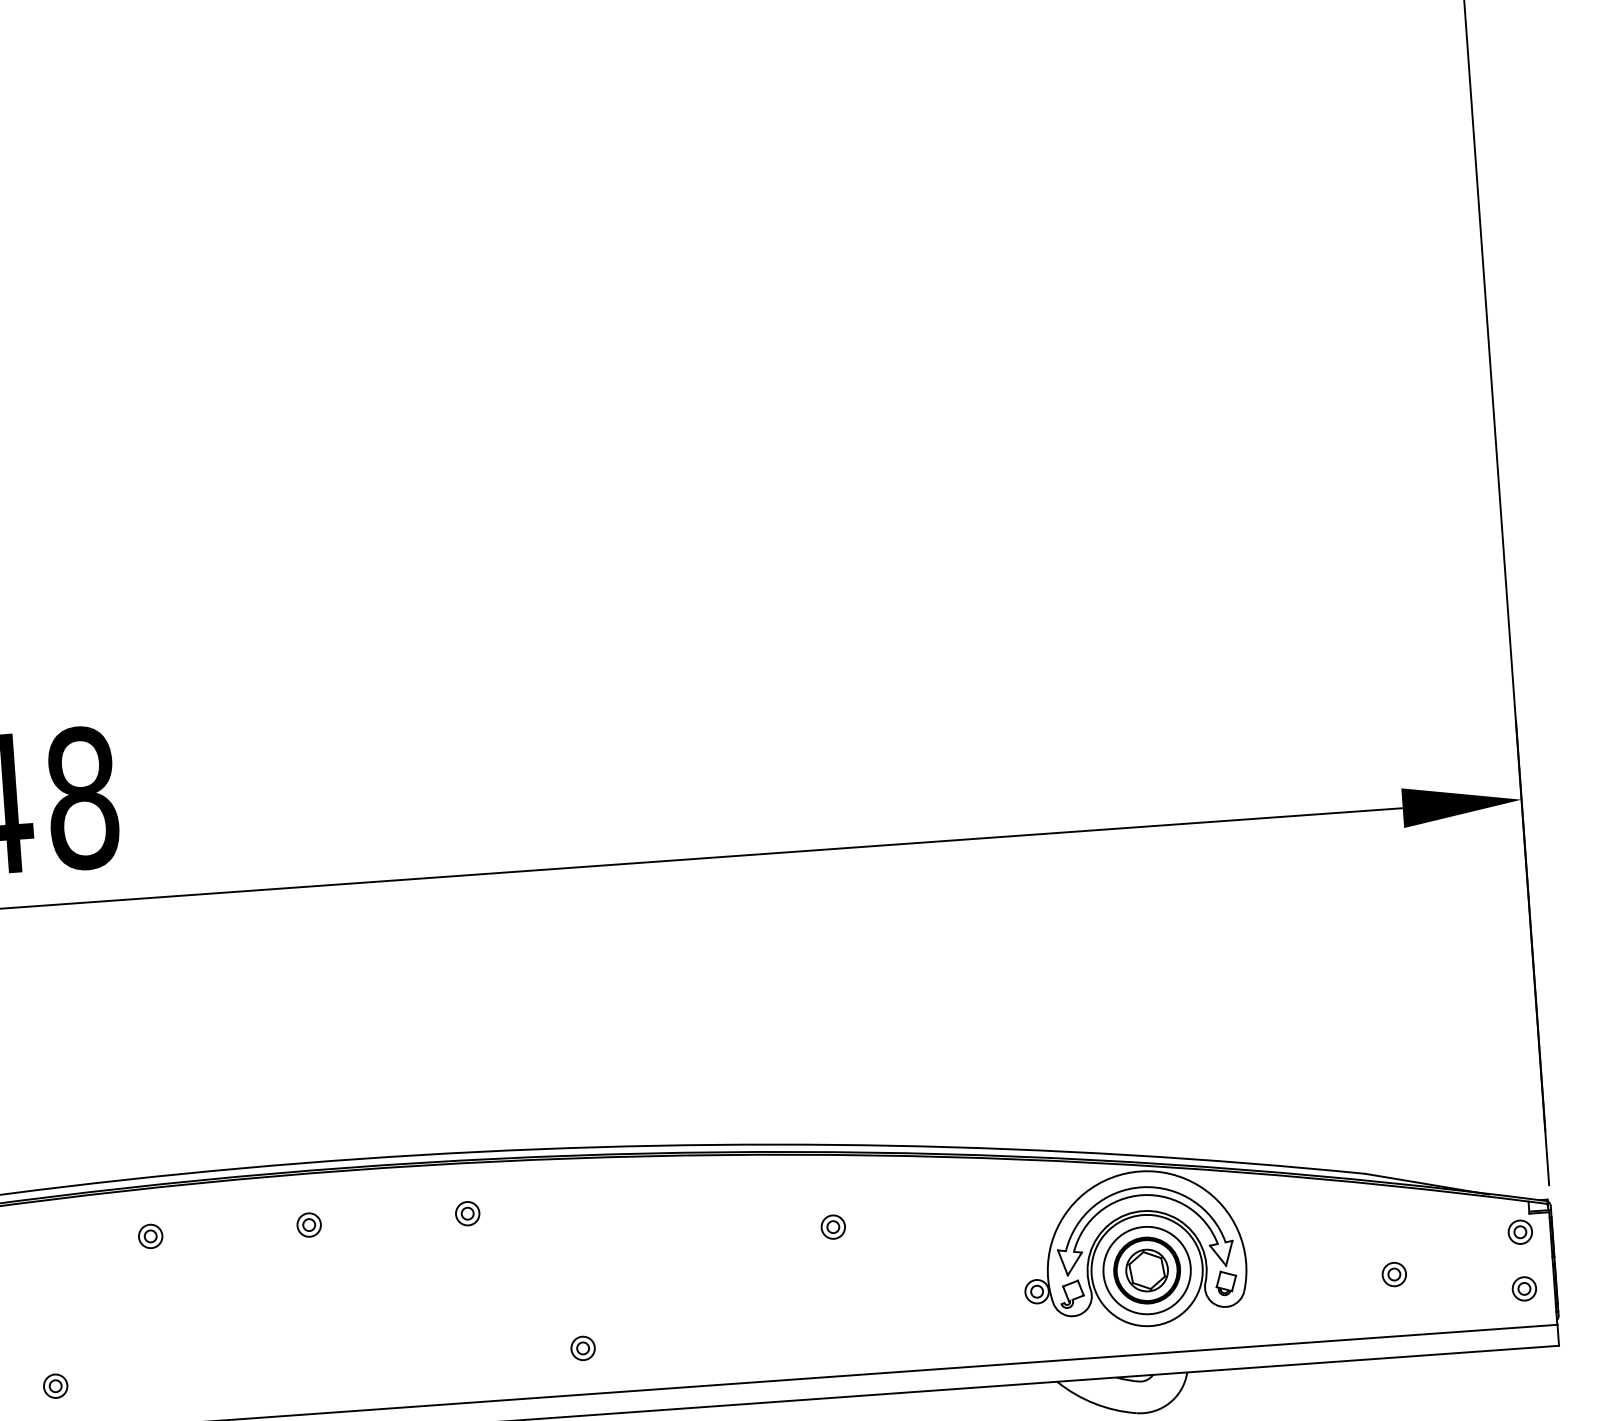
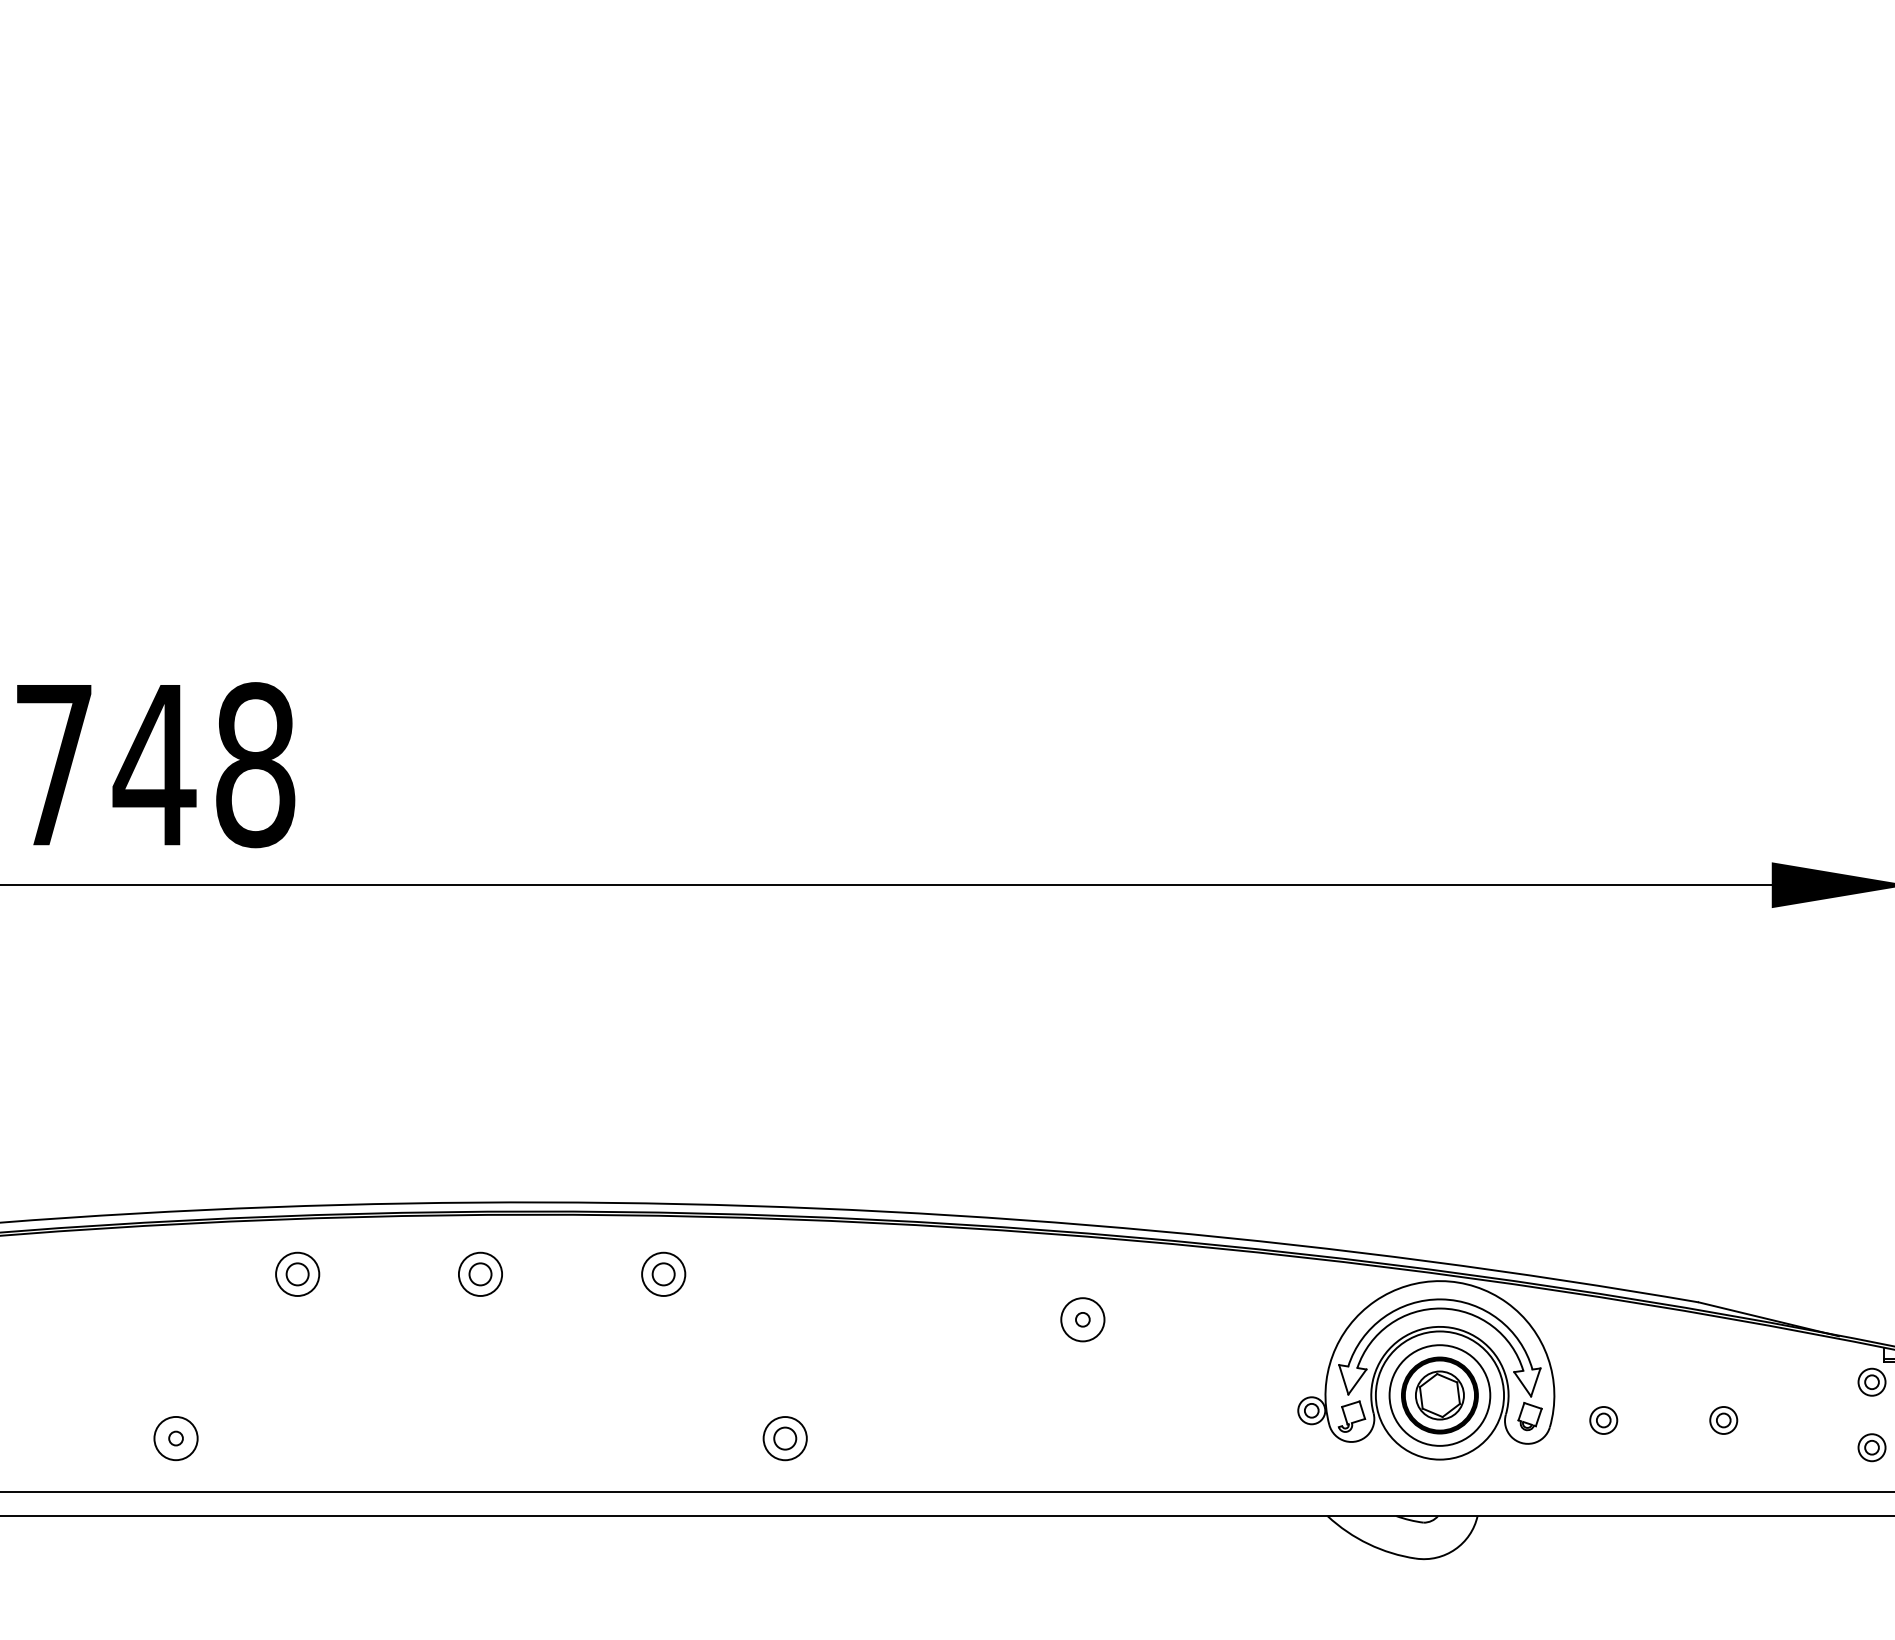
part: (467, 1213) -> (663, 1273), size x1.6
part: (309, 1224) -> (480, 1273), size x1.6
circle: (832, 1226) -> (1082, 1319), size x1.6
part: (150, 1235) -> (297, 1273), size x1.6
part: (1290, 1282) -> (1603, 1420), added
part: (583, 1348) -> (785, 1438), size x1.6
circle: (55, 1386) -> (175, 1438), size x1.6

